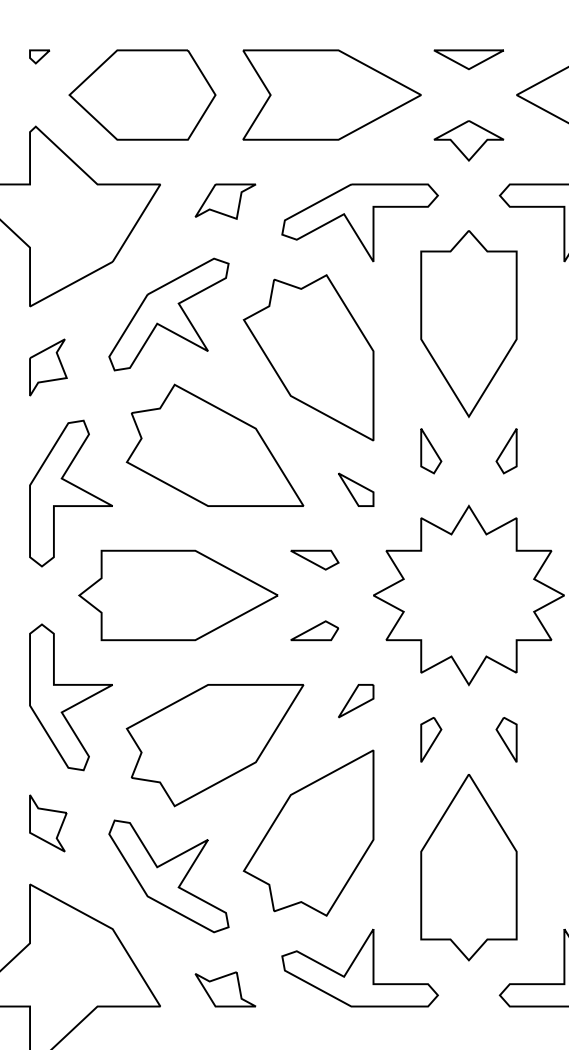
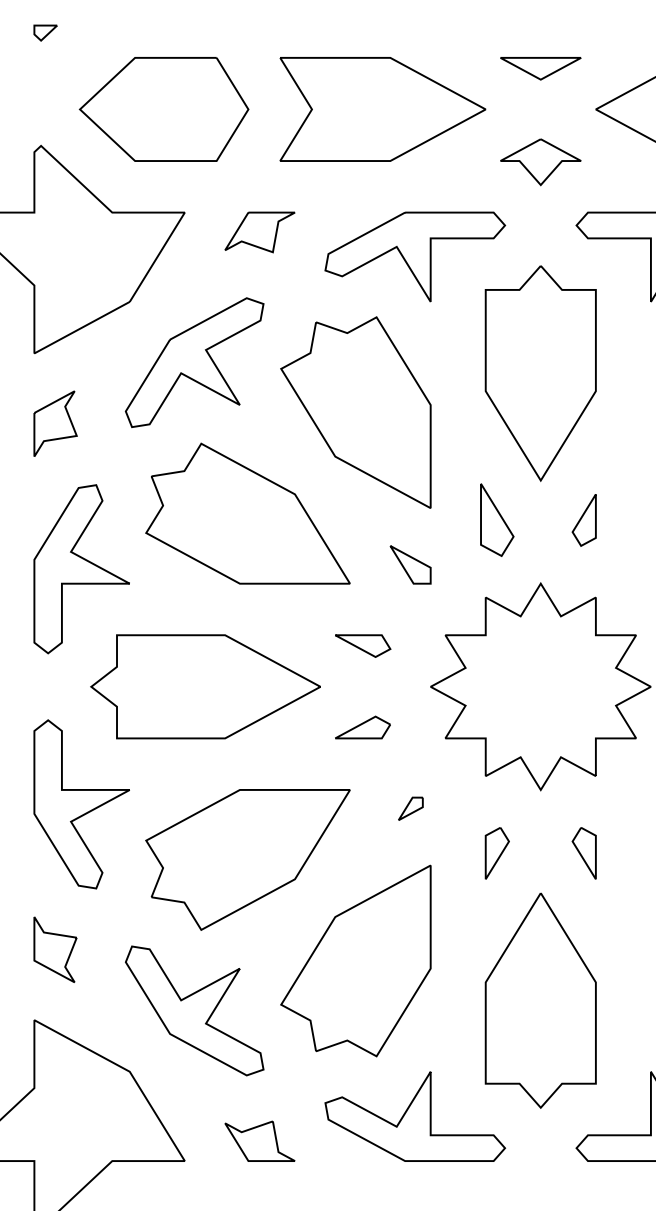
part: (39, 56) -> (45, 32), moved
part: (431, 451) -> (497, 520), size x1.4
part: (356, 701) -> (411, 809), size x0.6

